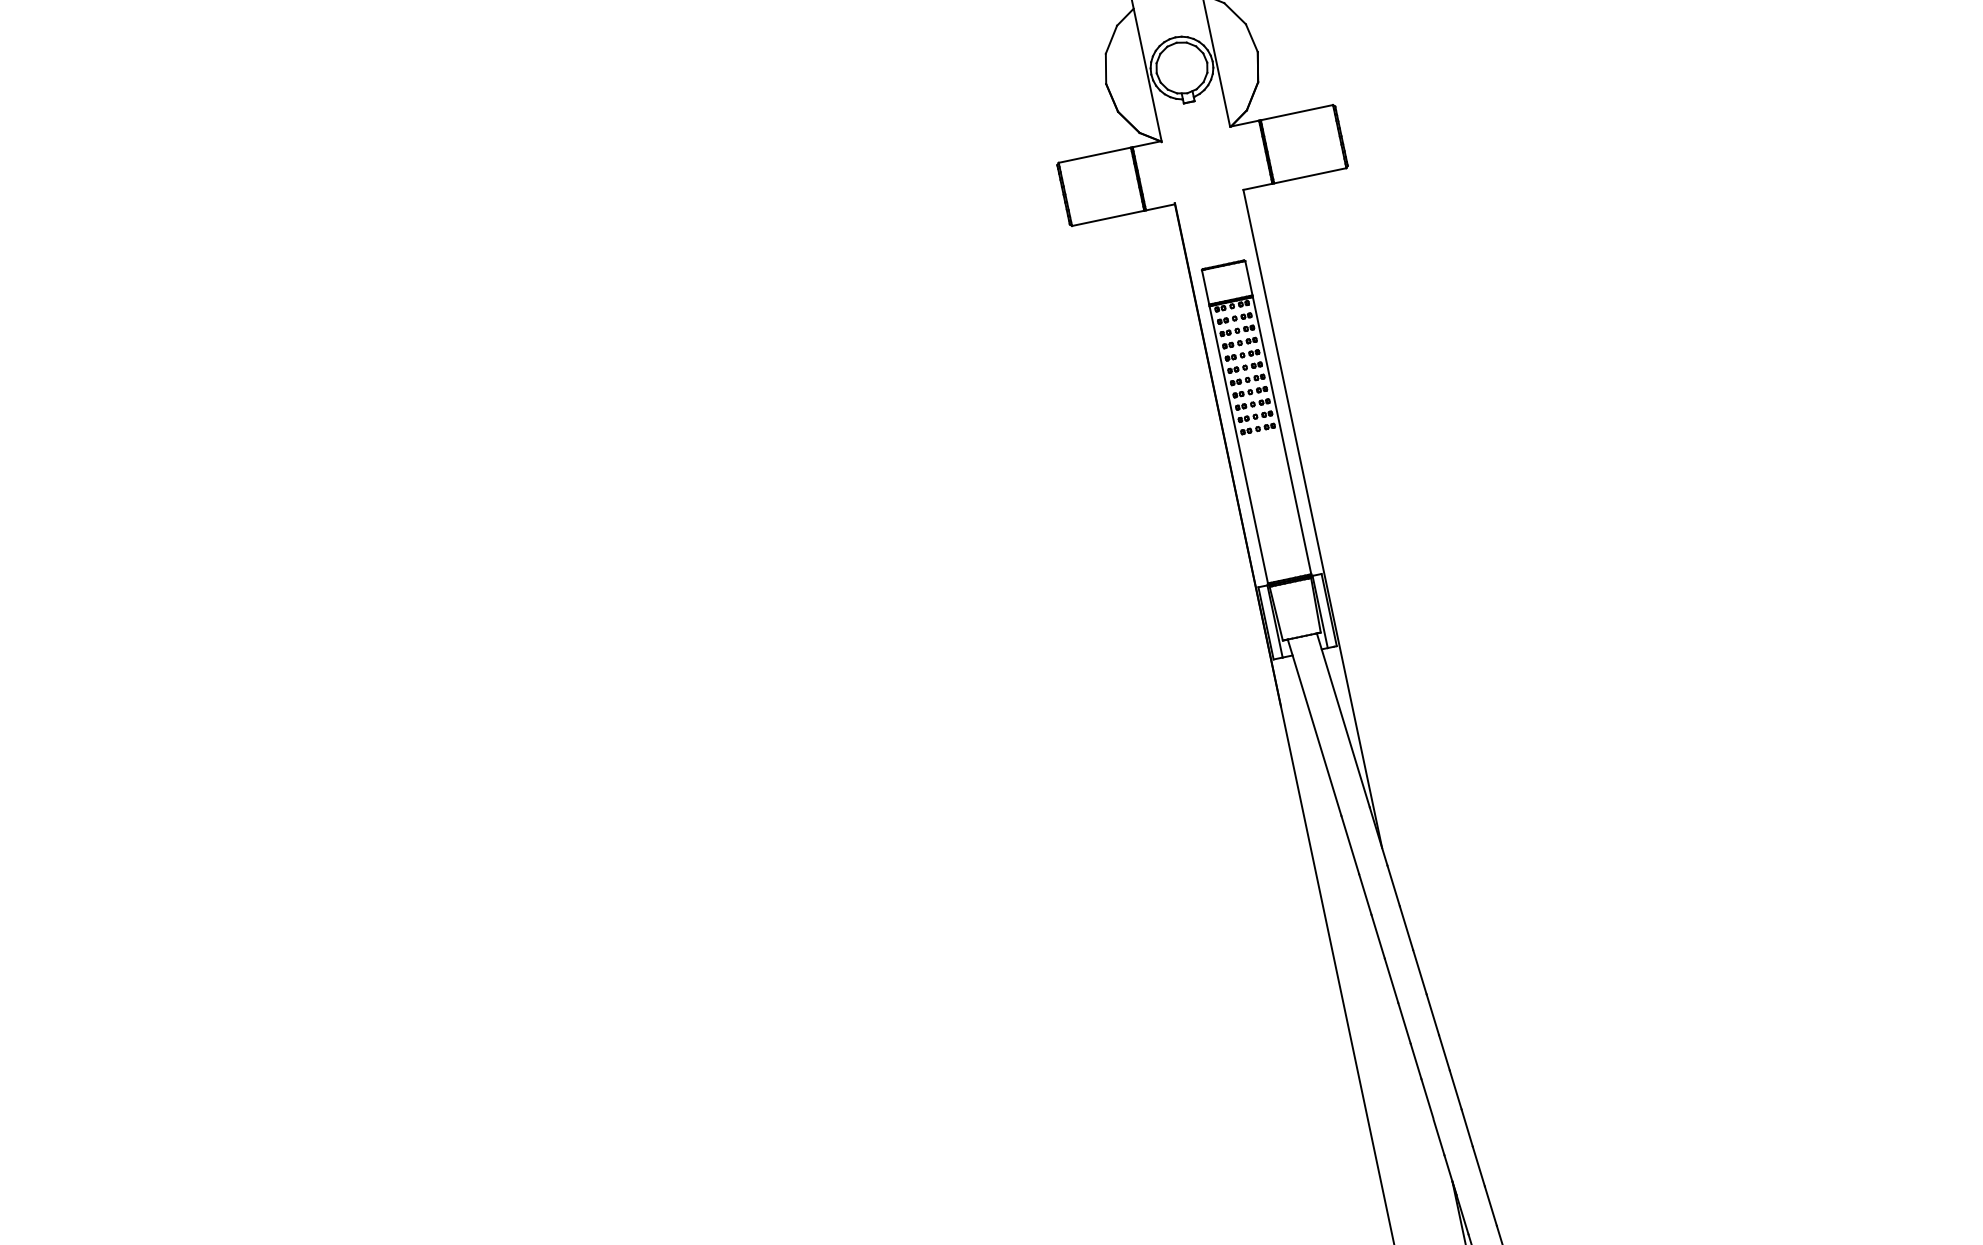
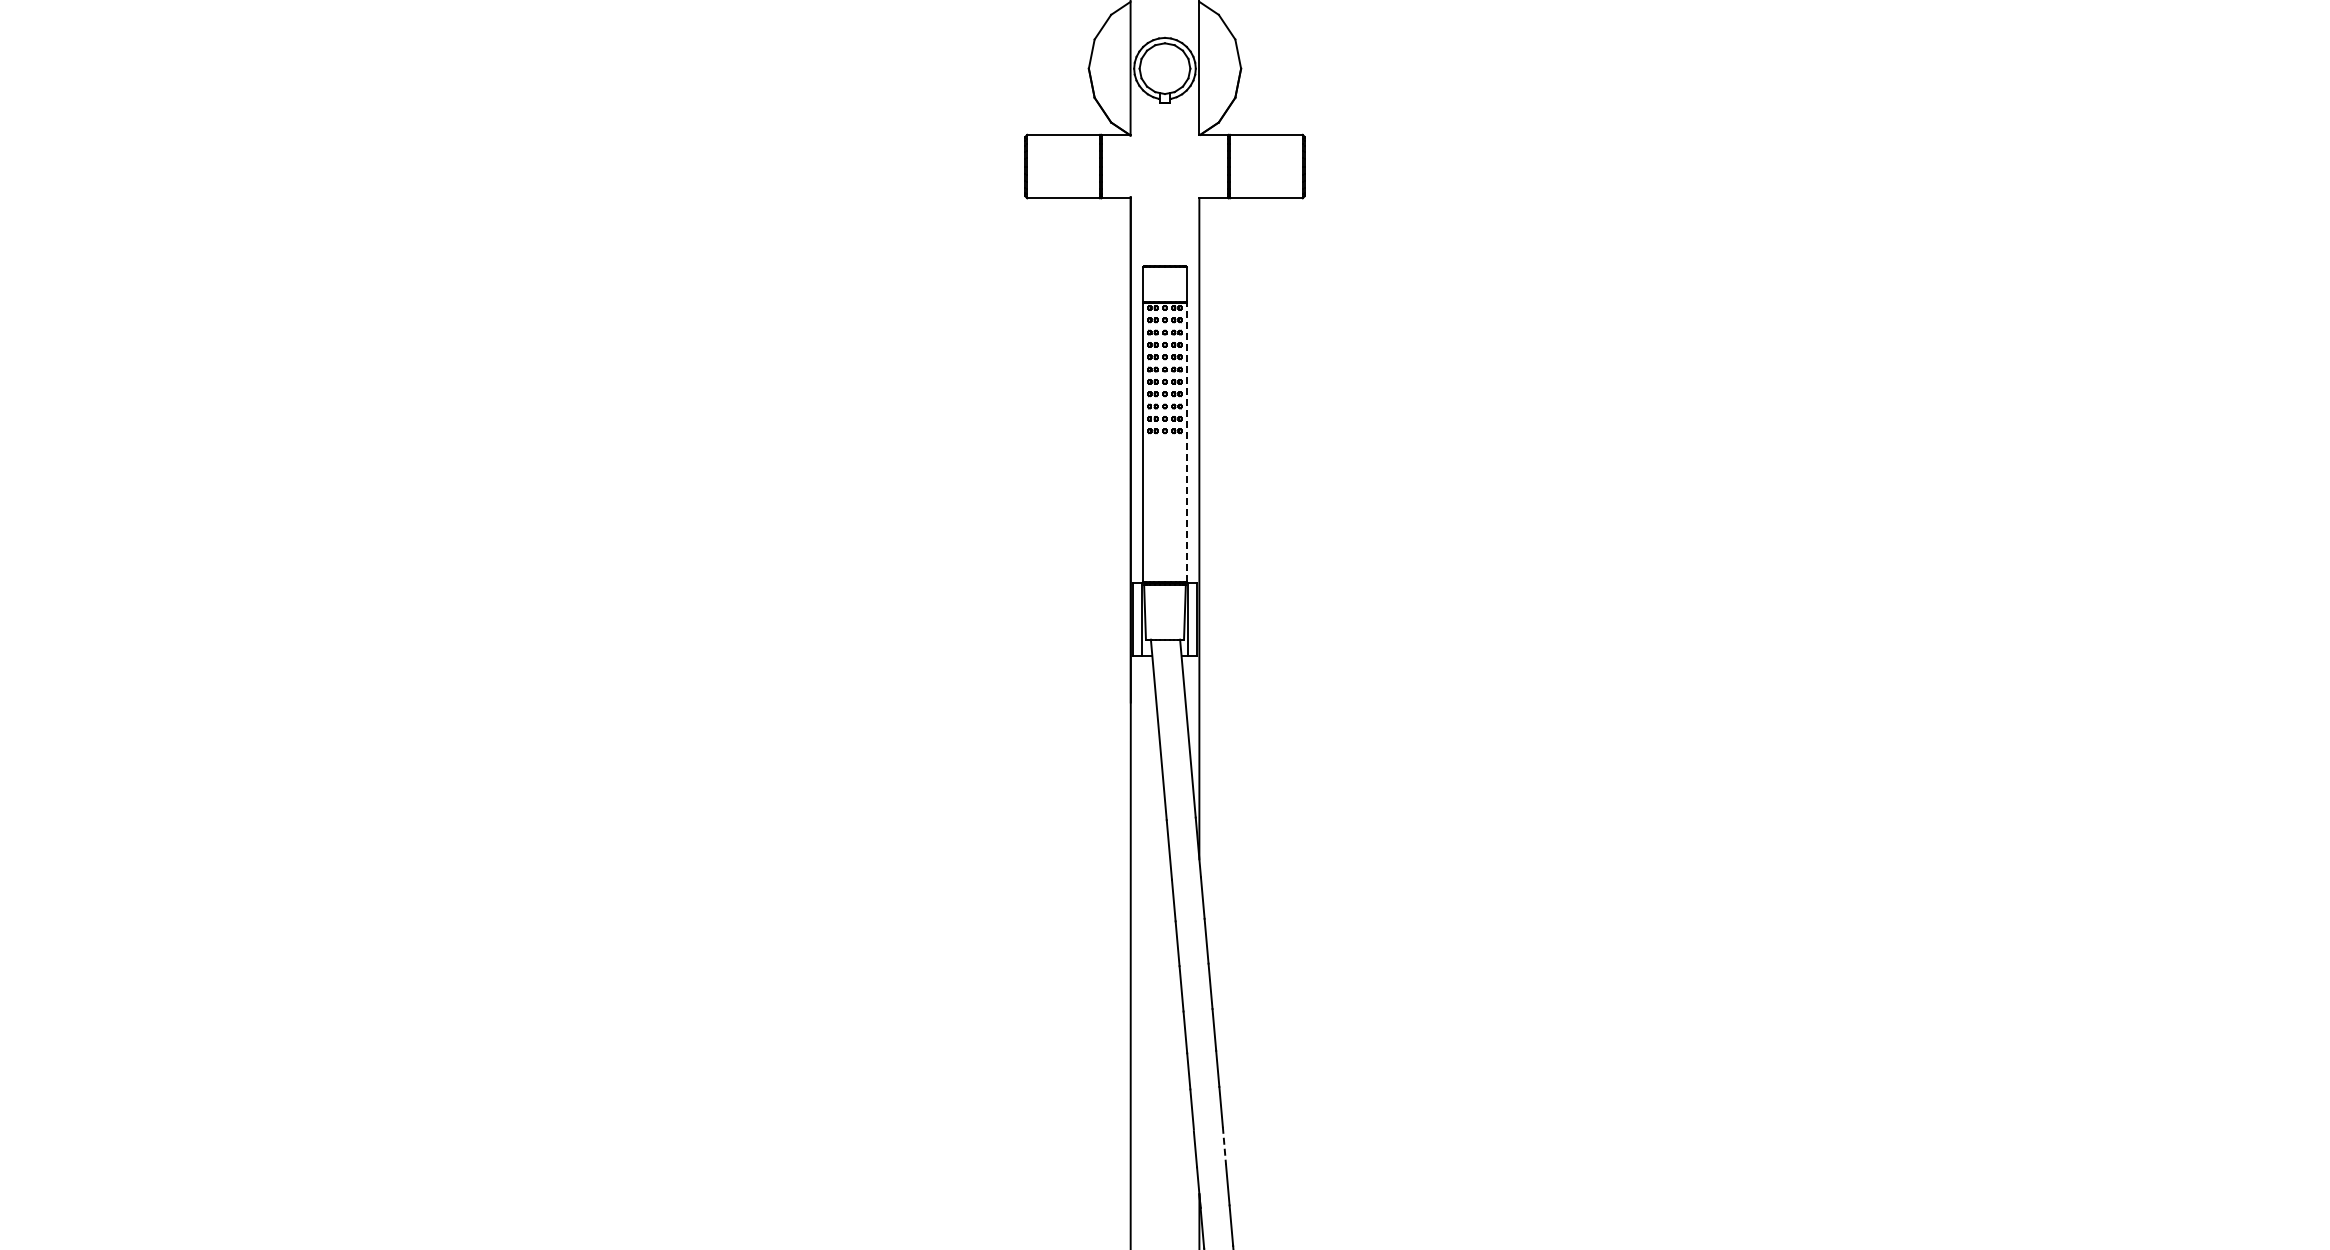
line: (1281, 435) -> (1186, 442), solid -> dashed
line: (1467, 1128) -> (1224, 1146), solid -> dashed

